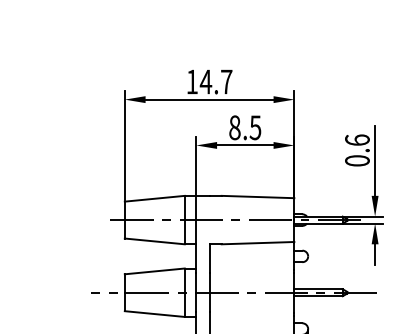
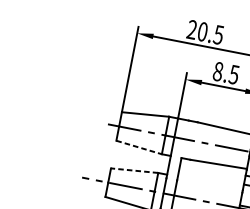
text: (209, 81) -> (205, 32), 14.7 -> 20.5
line: (155, 241) -> (139, 147), solid -> dashed
line: (154, 271) -> (134, 170), solid -> dashed

